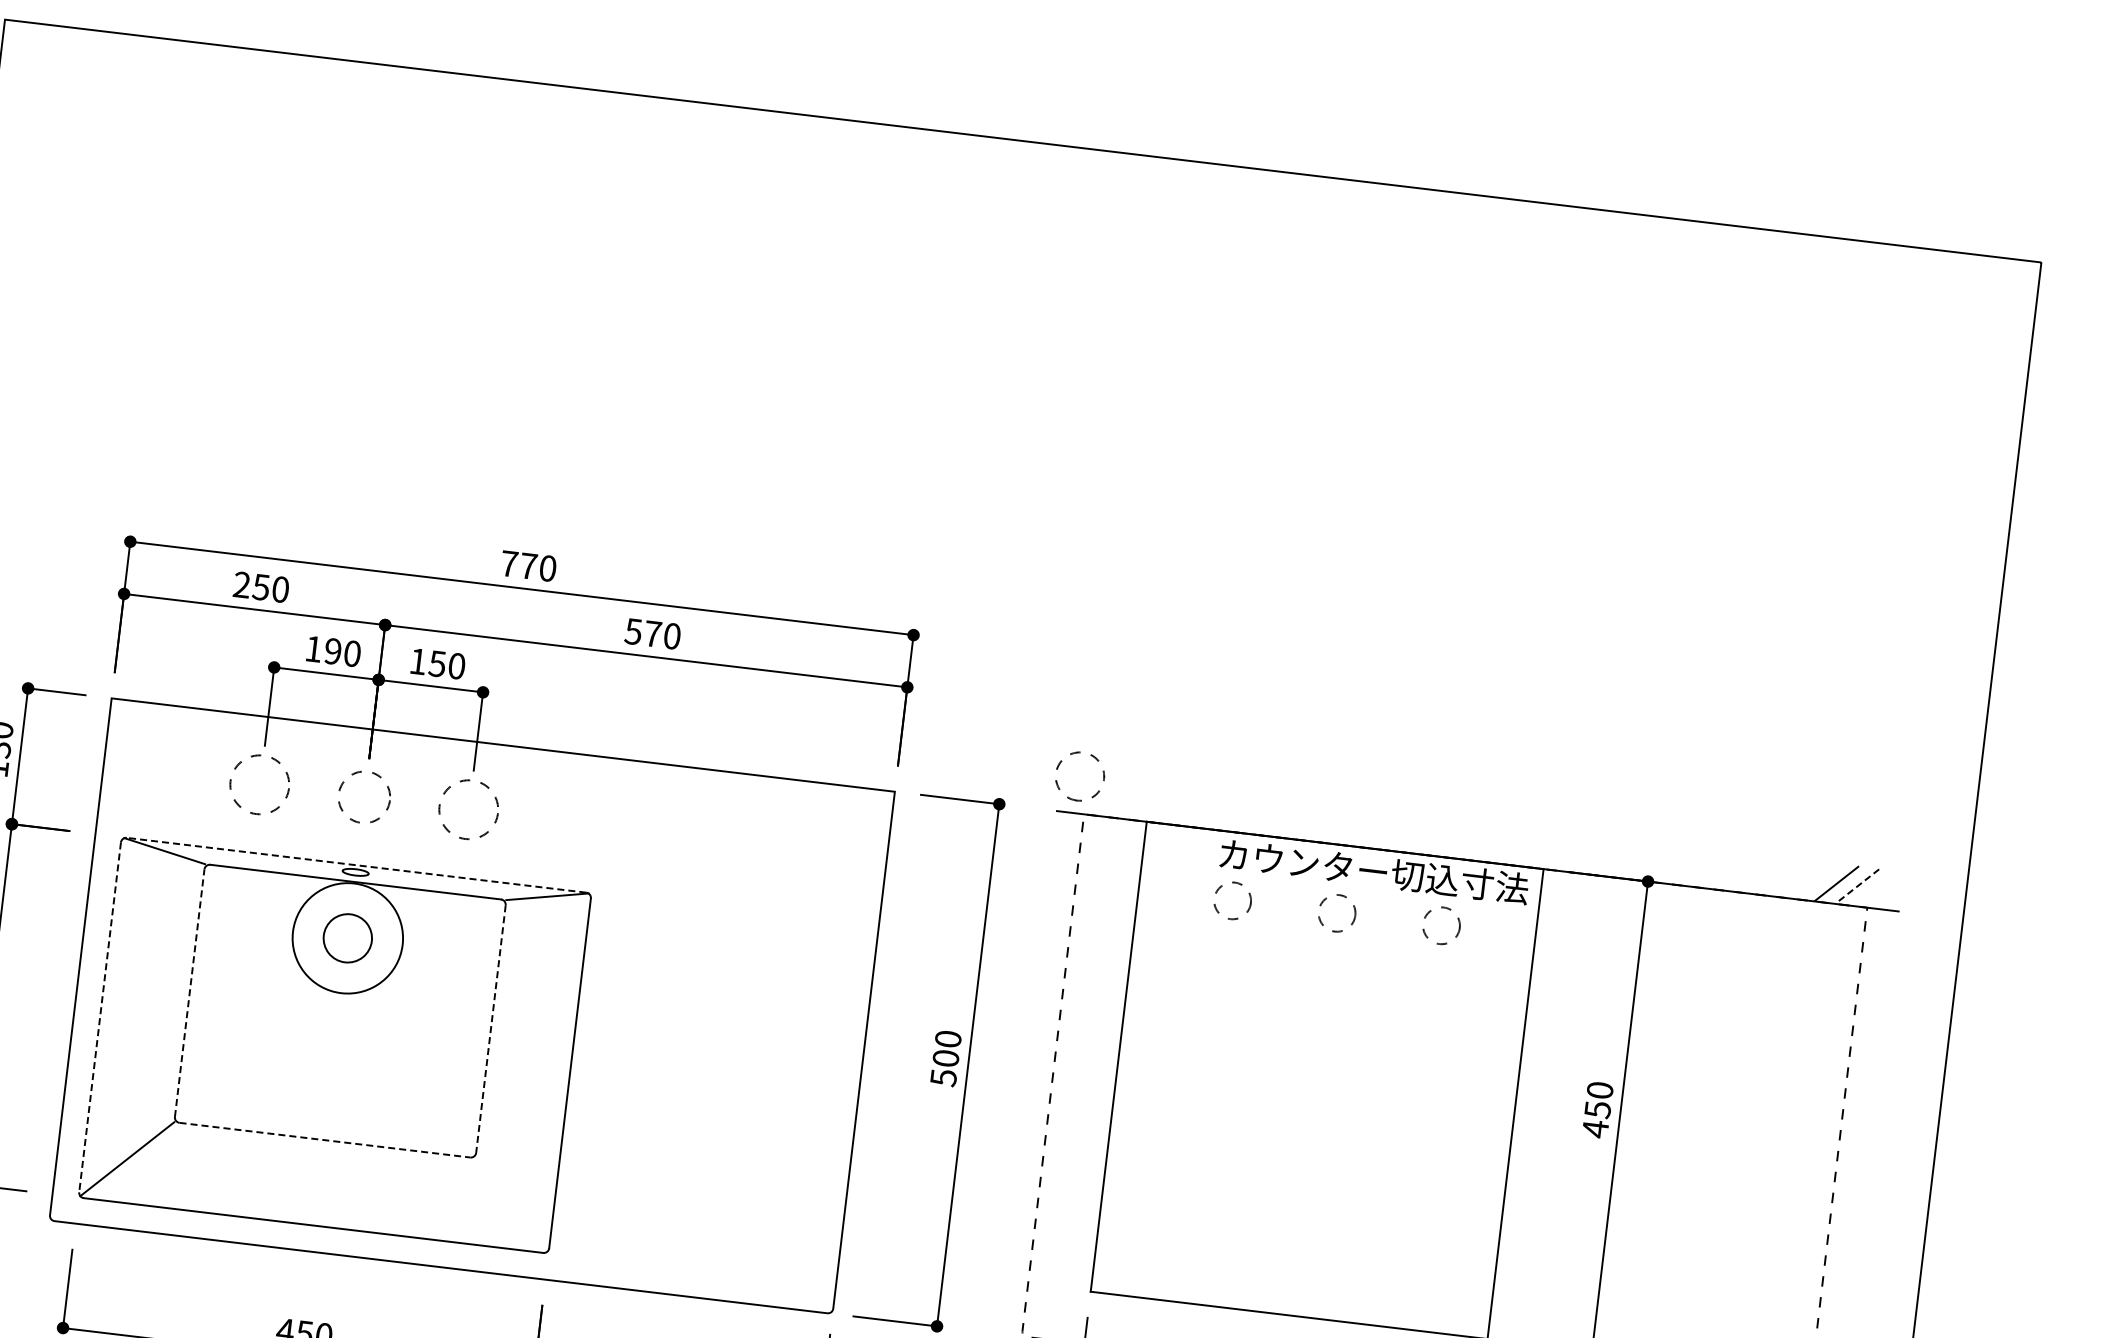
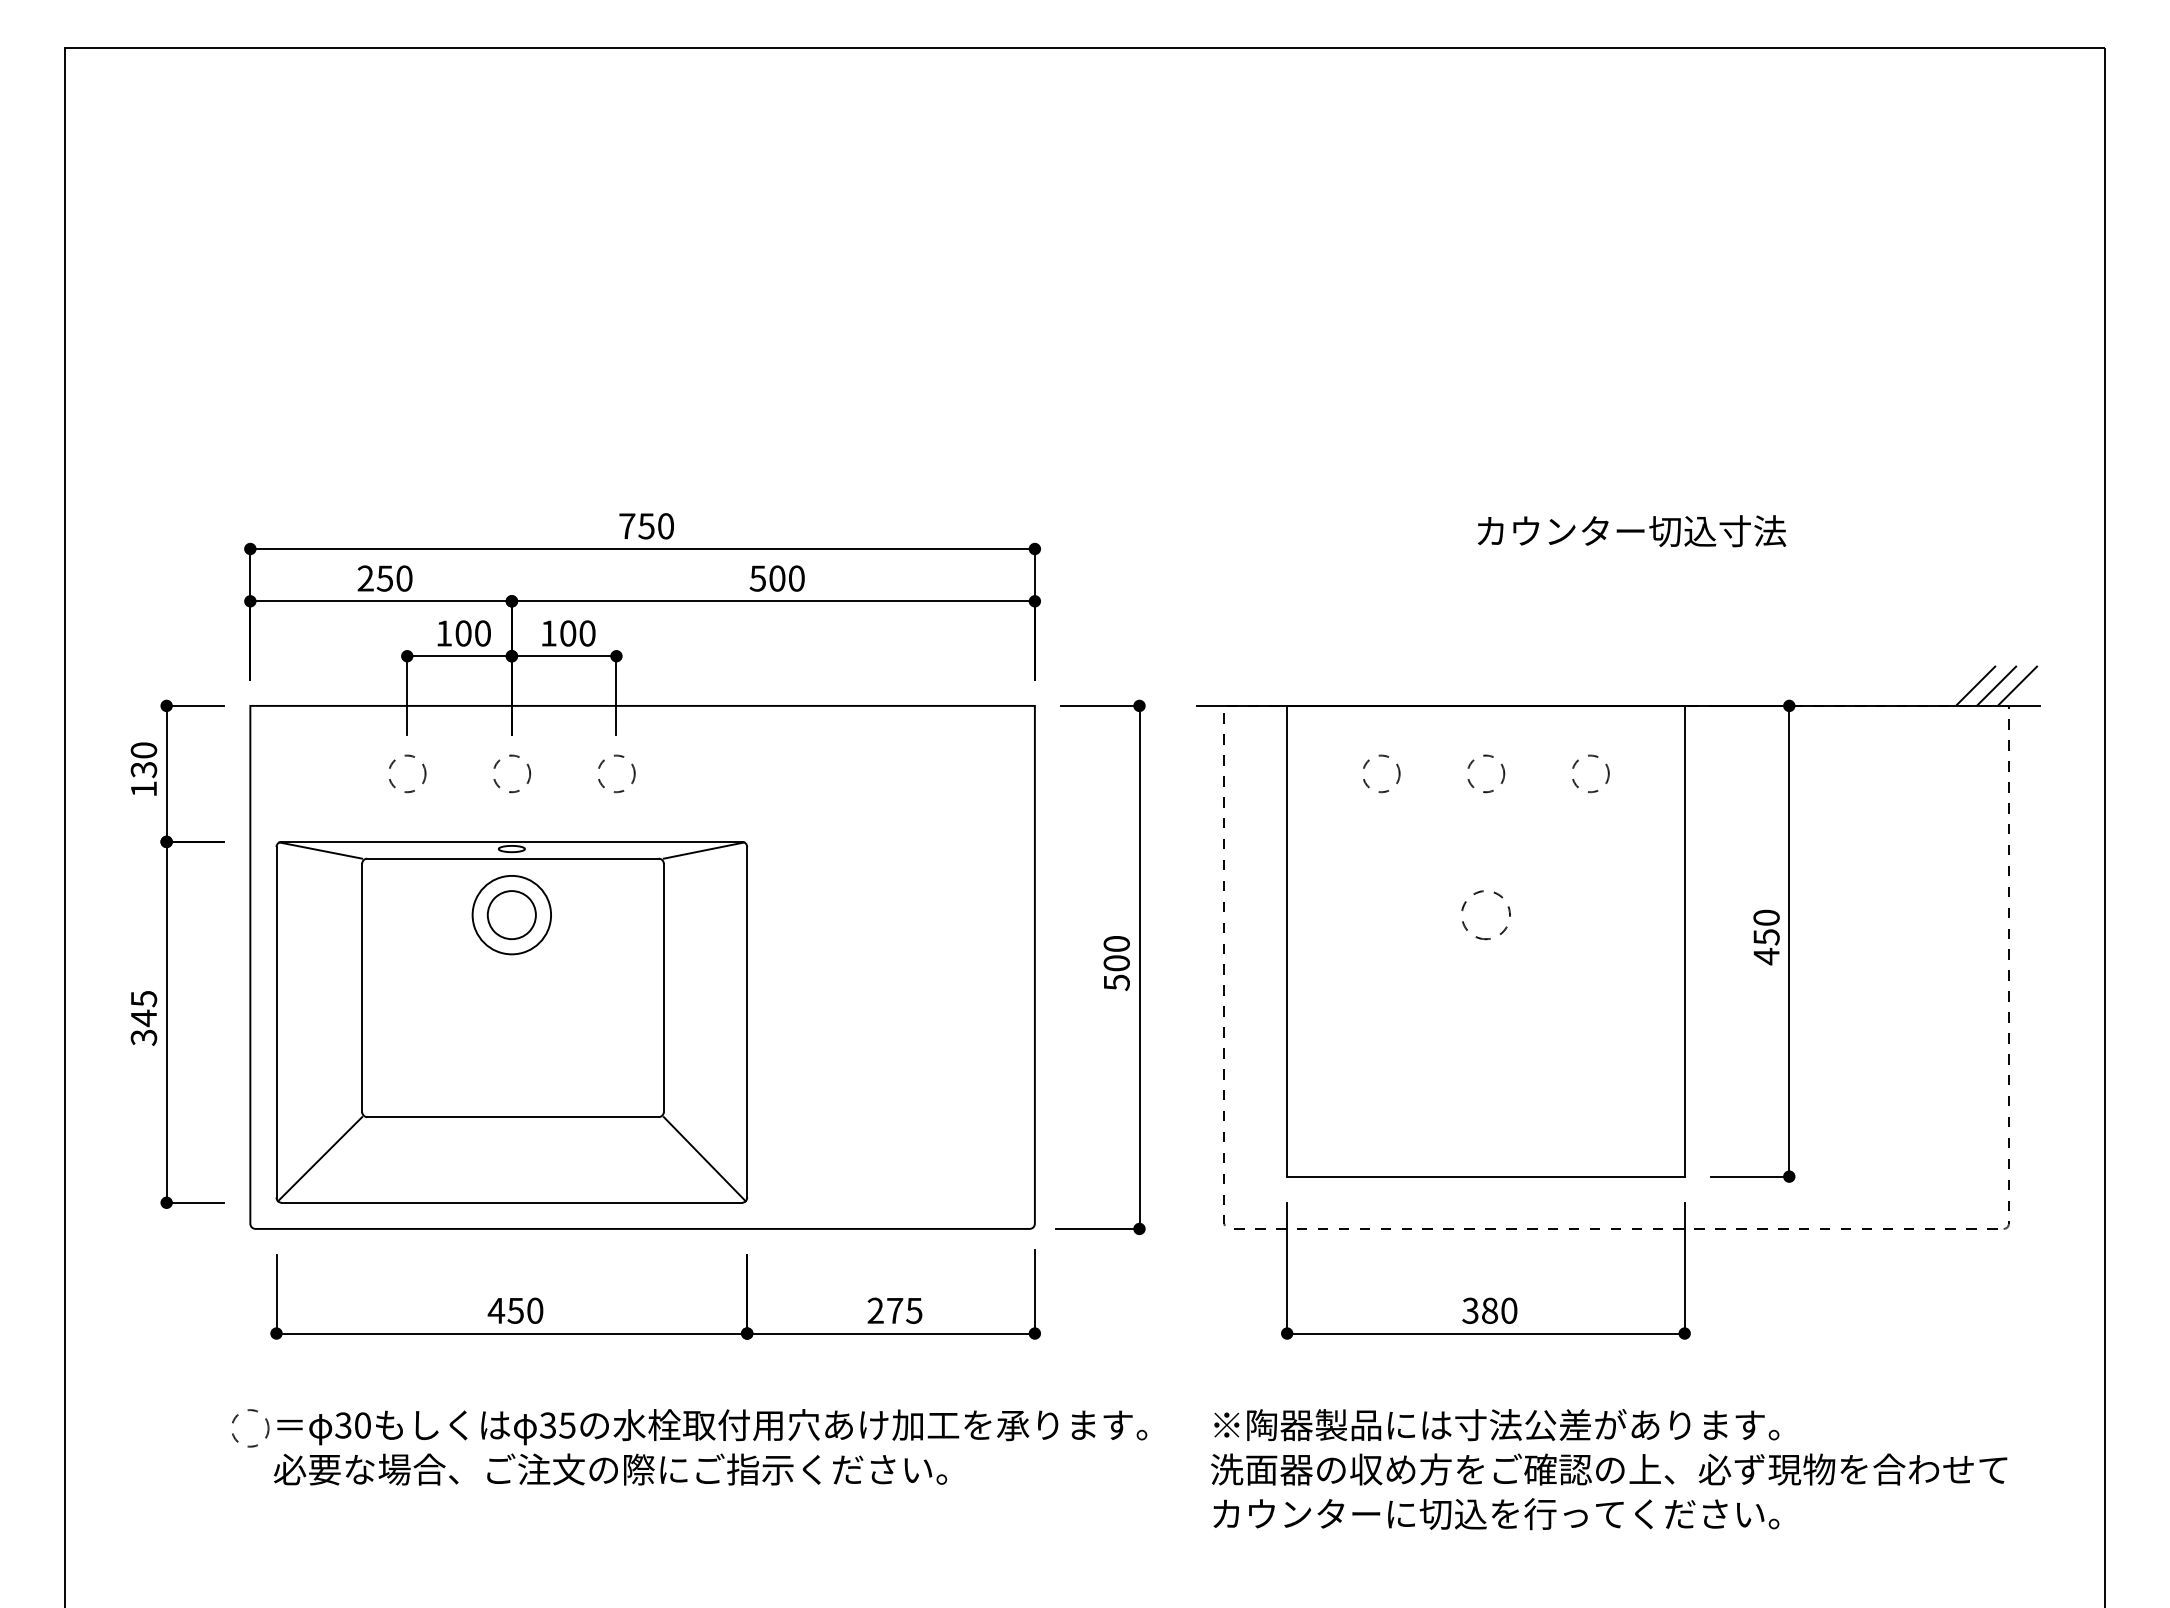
text: (528, 566) -> (646, 526), 770 -> 750
text: (653, 633) -> (777, 578), 570 -> 500
text: (333, 651) -> (463, 633), 190 -> 100
text: (436, 663) -> (567, 633), 150 -> 100
circle: (260, 784) -> (407, 773), size x0.62
part: (1060, 787) -> (1467, 928), moved
circle: (365, 797) -> (512, 773), size x0.71
circle: (469, 809) -> (616, 773), size x0.62
line: (356, 864) -> (511, 841), dashed -> solid
text: (1374, 871) -> (1631, 531), moved
line: (1857, 886) -> (1996, 686), dashed -> solid
line: (1878, 888) -> (2017, 685), added
circle: (347, 937) -> (511, 914), size x0.71
line: (190, 992) -> (362, 987), dashed -> solid
line: (100, 1017) -> (276, 1022), dashed -> solid
line: (490, 1029) -> (663, 988), dashed -> solid
line: (325, 1140) -> (513, 1117), dashed -> solid
line: (511, 1205) -> (704, 1159), added

